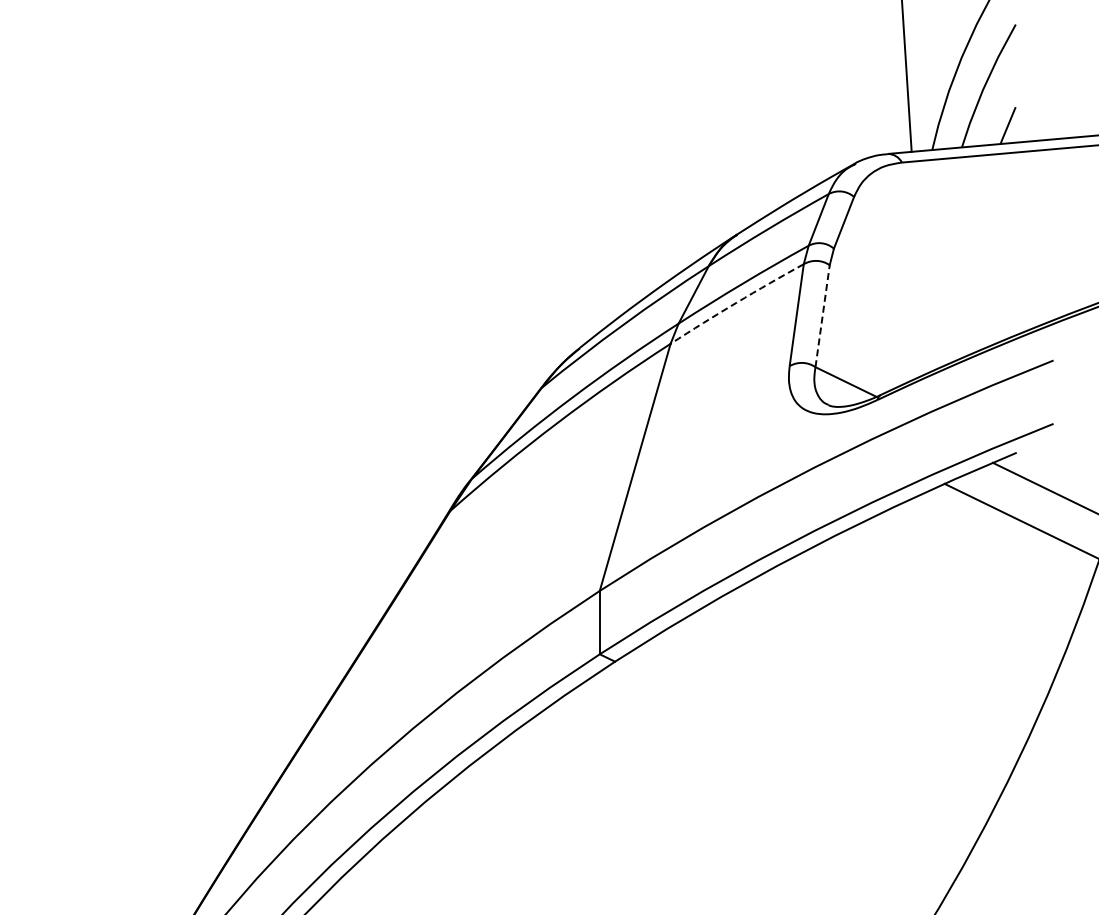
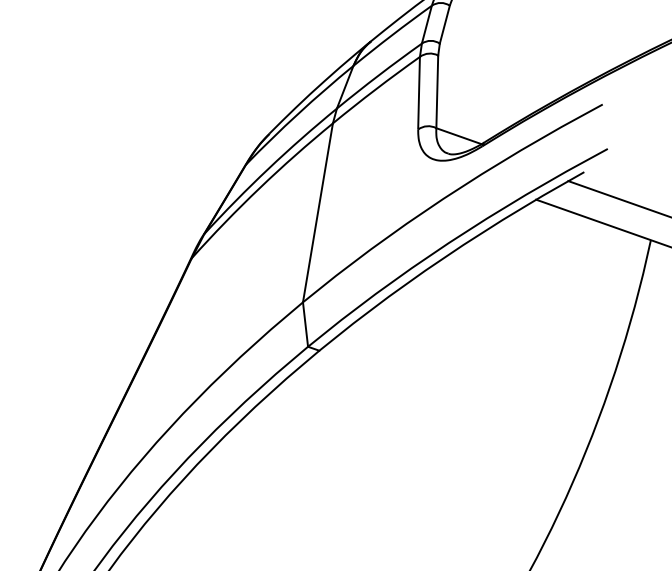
arc: (736, 302) -> (375, 89), dashed -> solid
line: (822, 315) -> (437, 91), dashed -> solid

